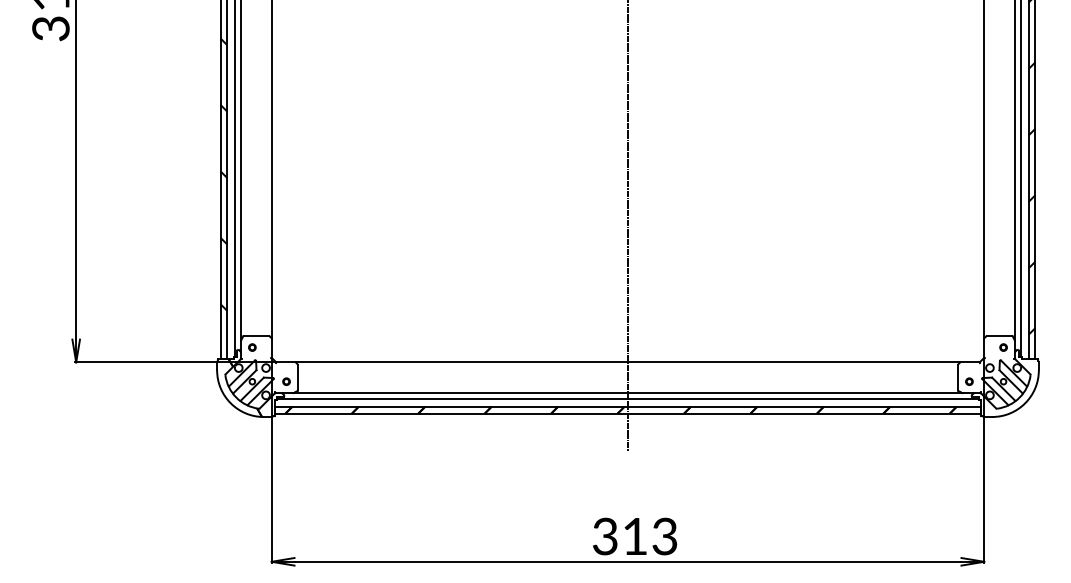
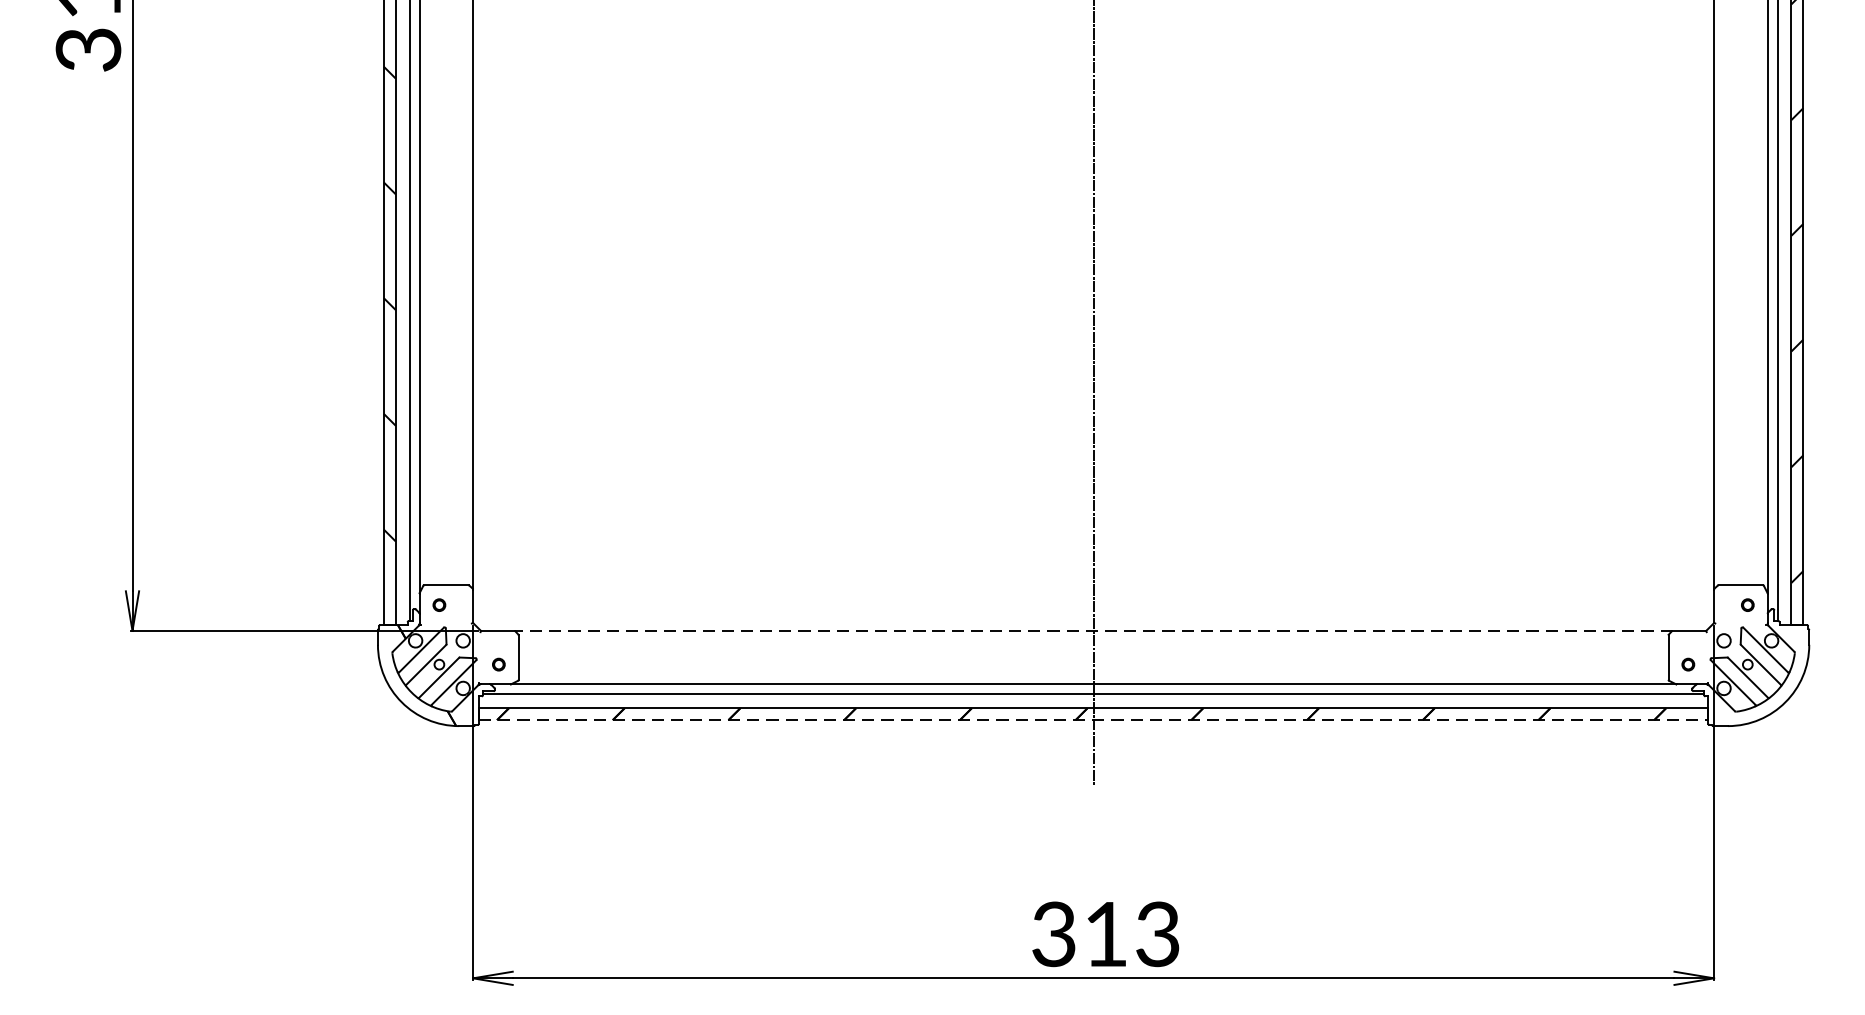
line: (627, 362) -> (1092, 631), solid -> dashed
line: (627, 413) -> (1092, 719), solid -> dashed

